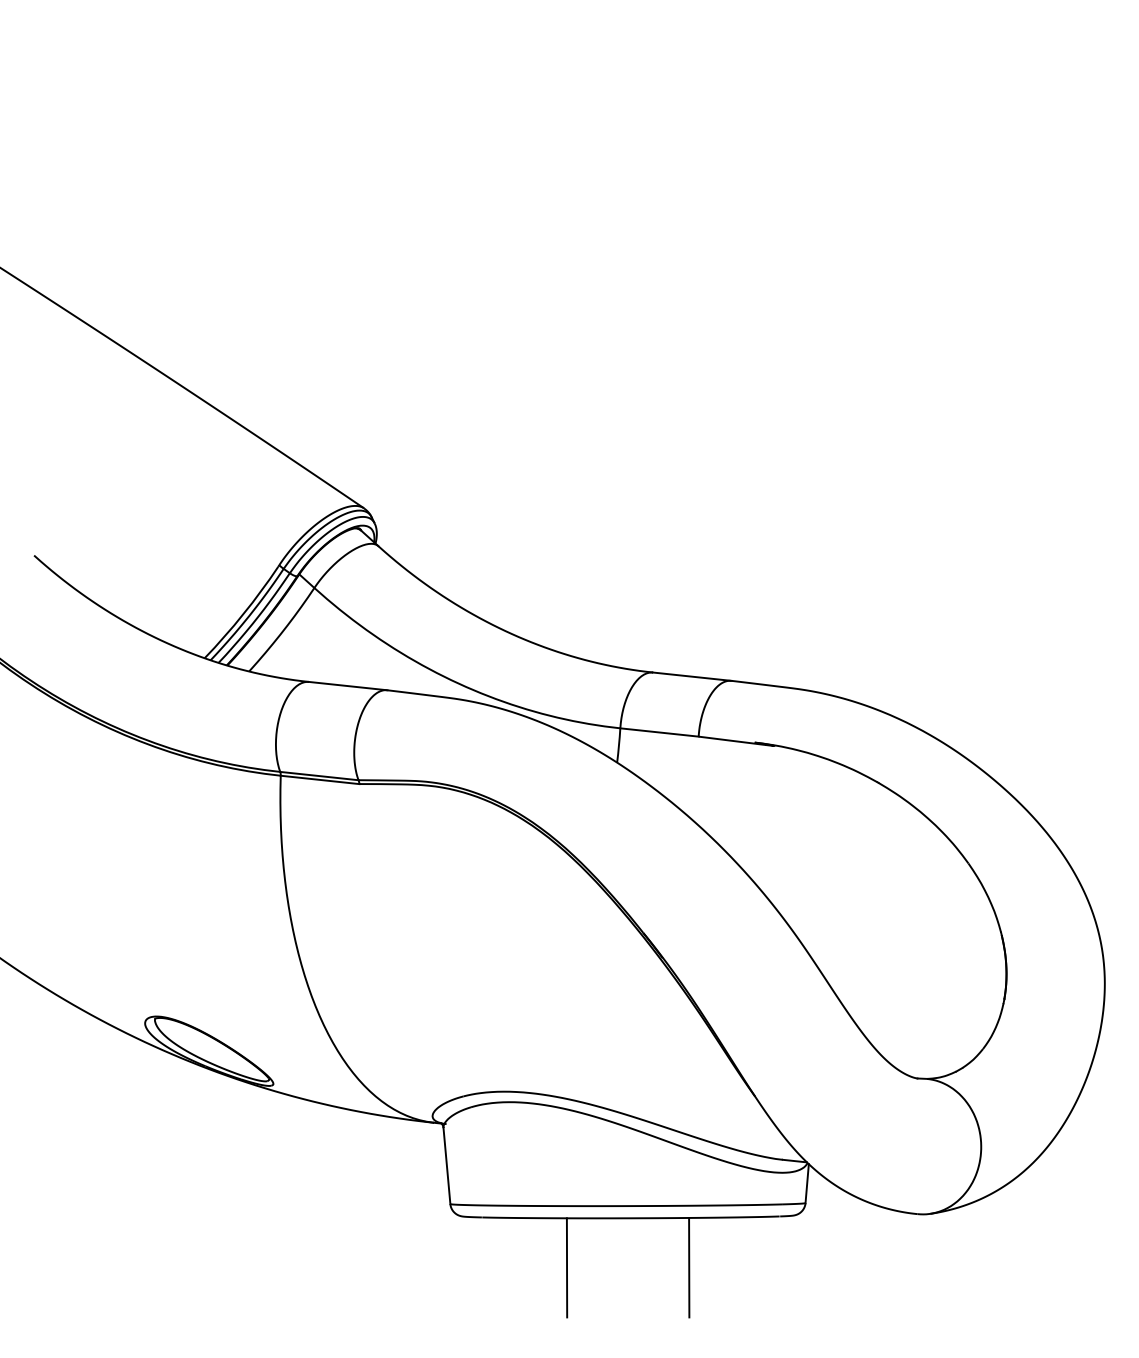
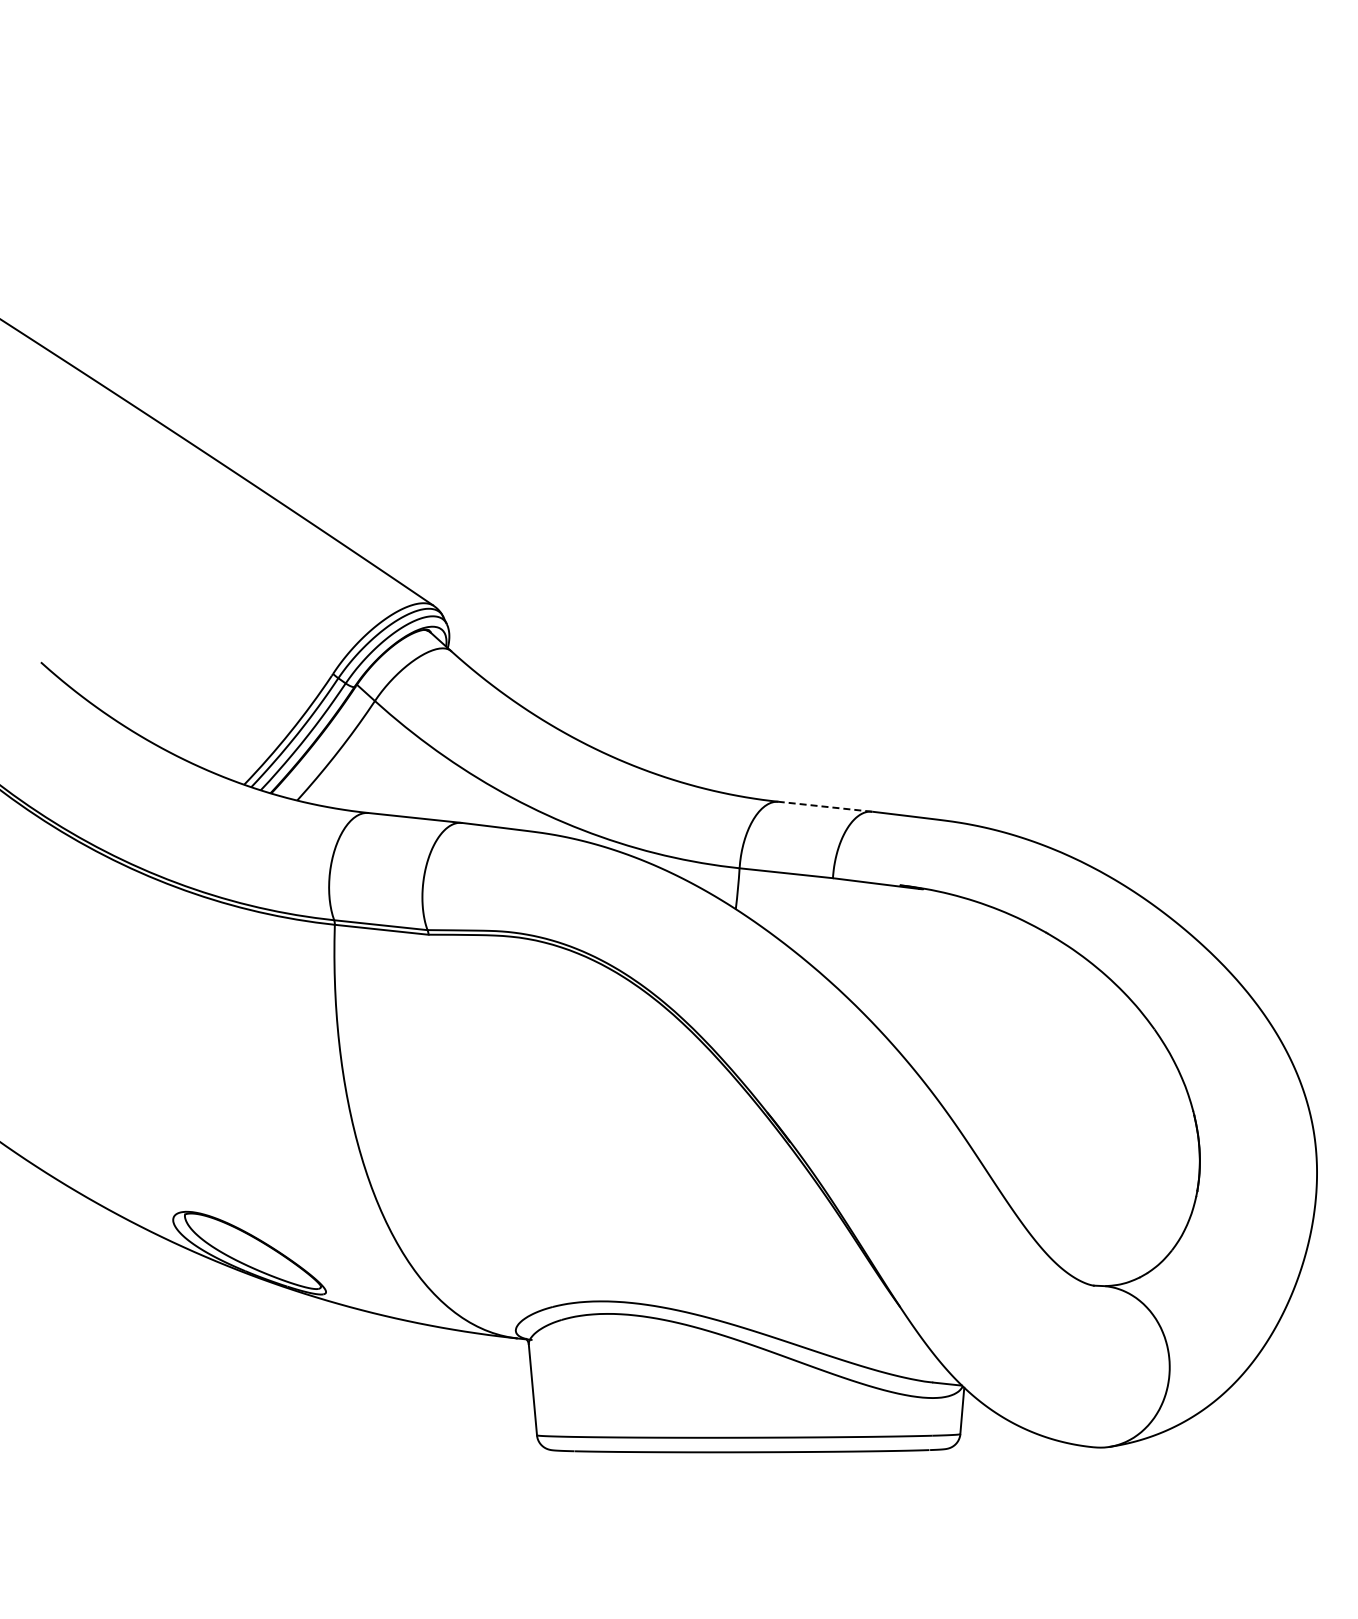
line: (691, 676) -> (824, 806), solid -> dashed
line: (566, 1267) -> (675, 1511), removed
line: (689, 1267) -> (821, 1510), removed

